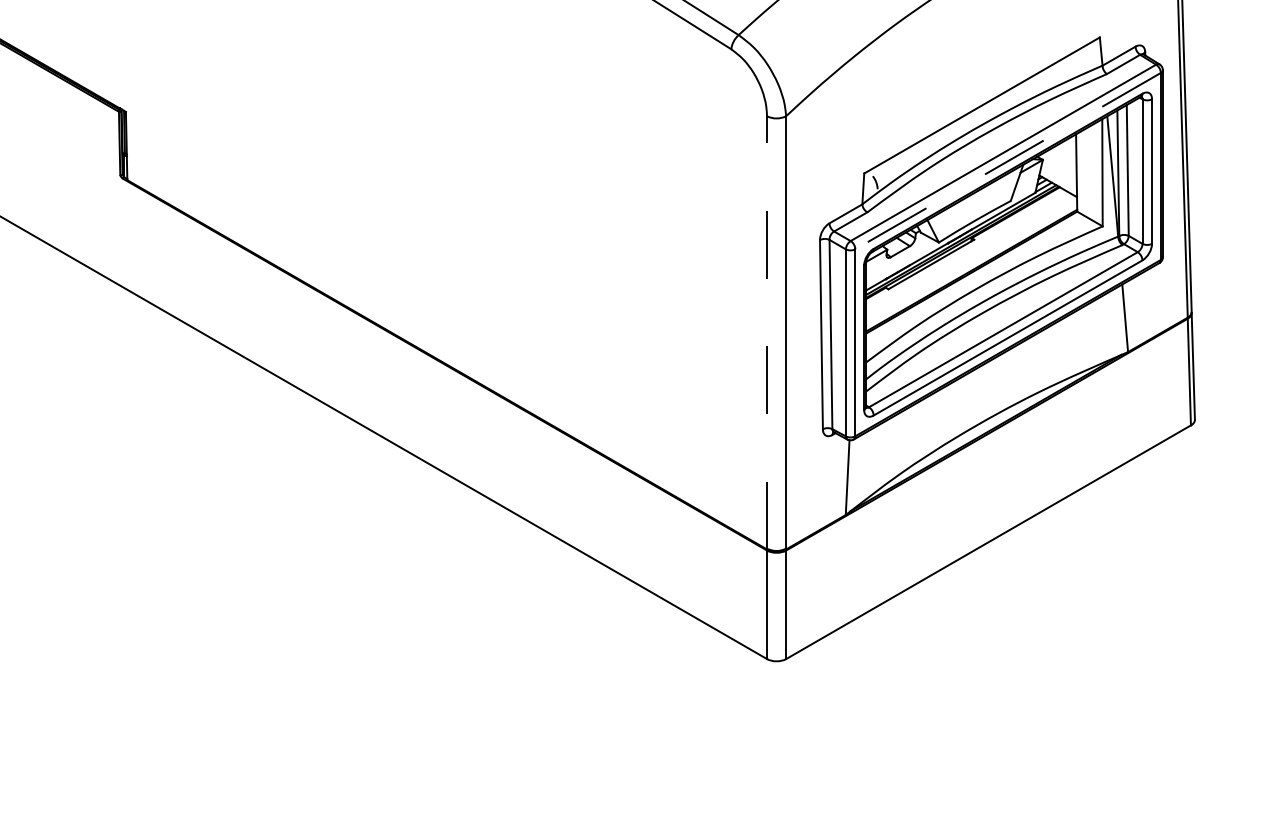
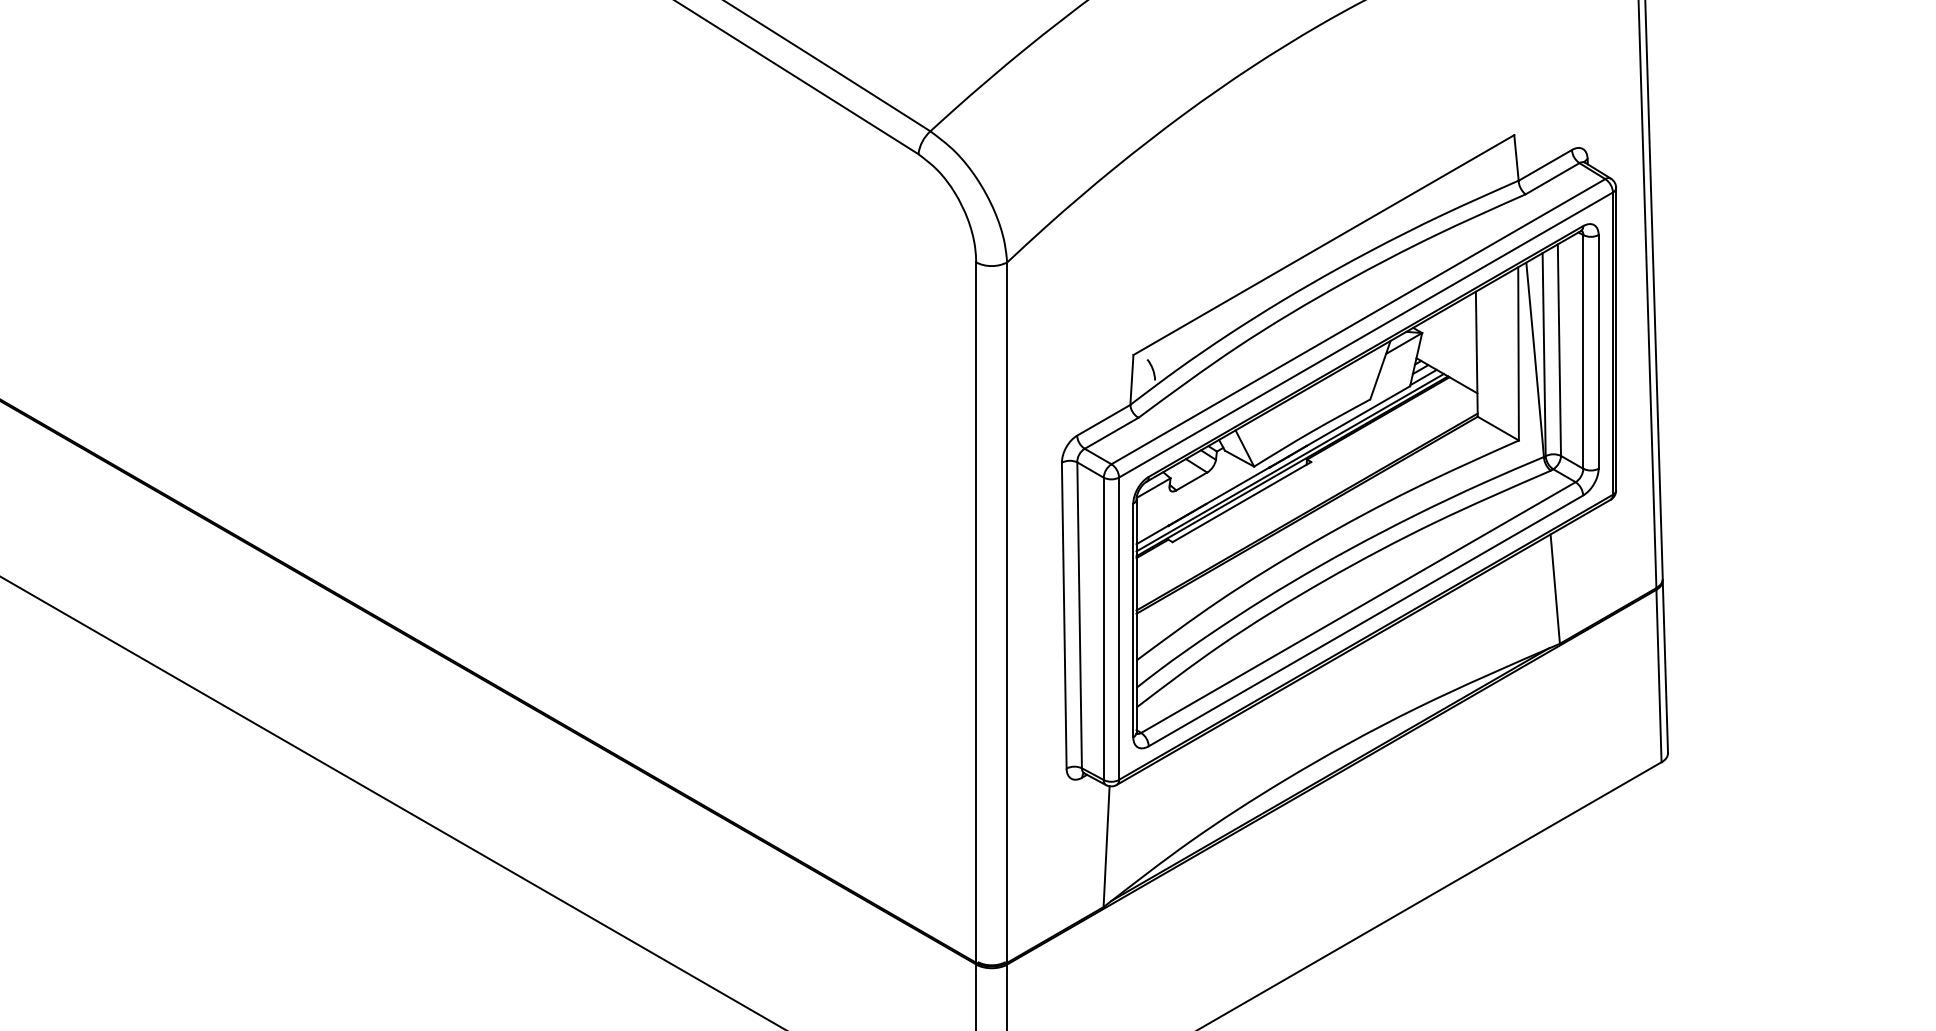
line: (1007, 161) -> (1365, 335), dashed -> solid
line: (767, 332) -> (977, 612), dashed -> solid

